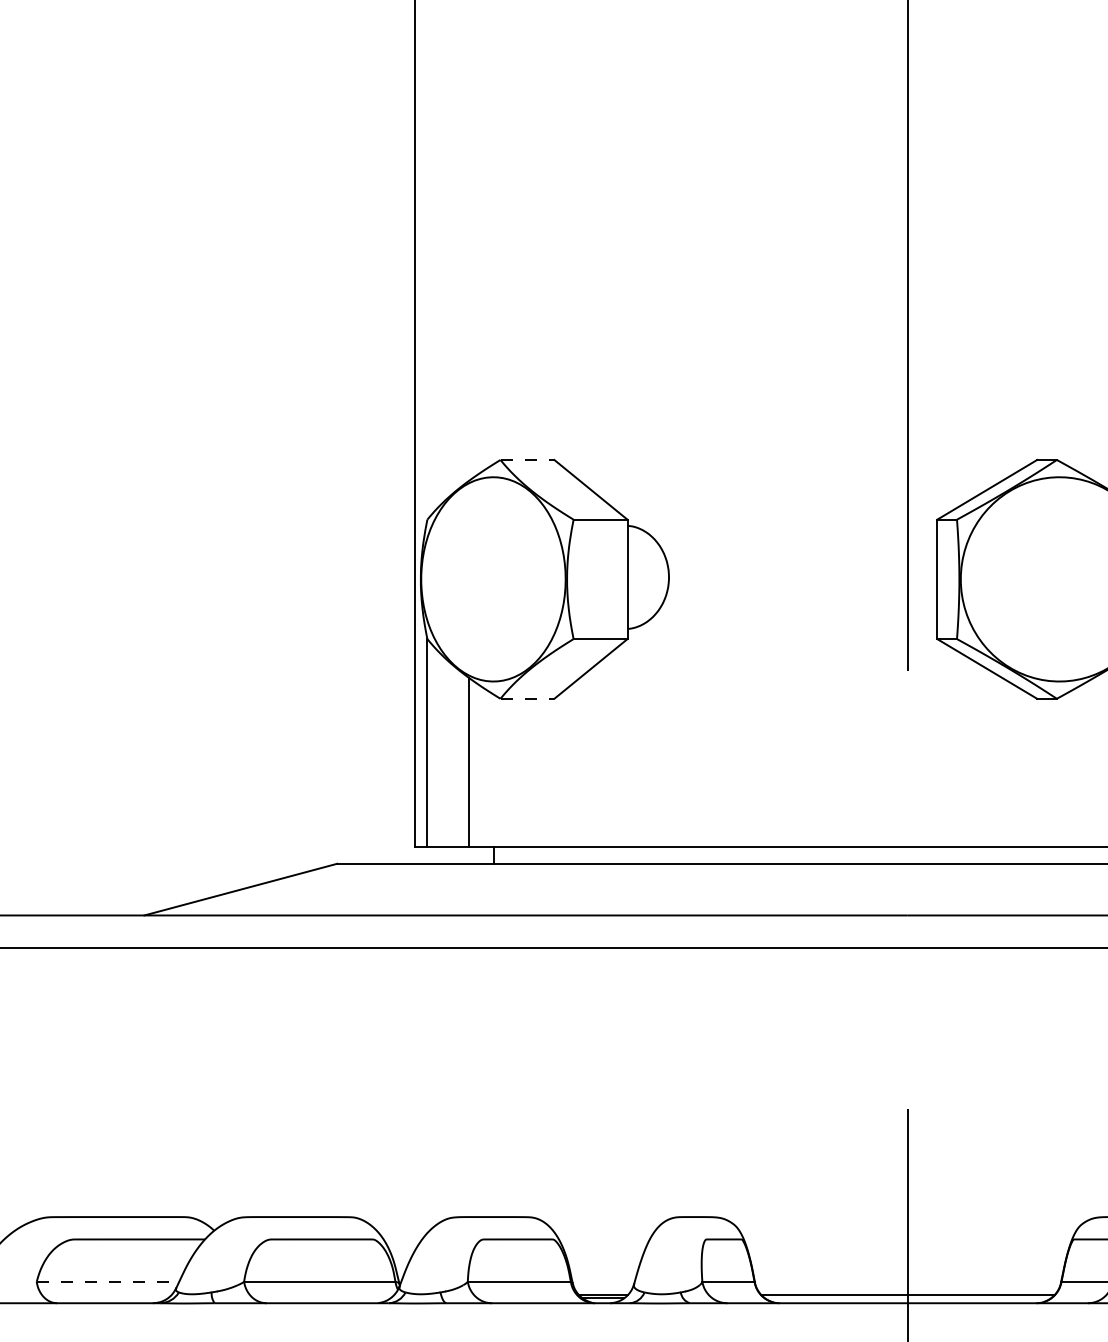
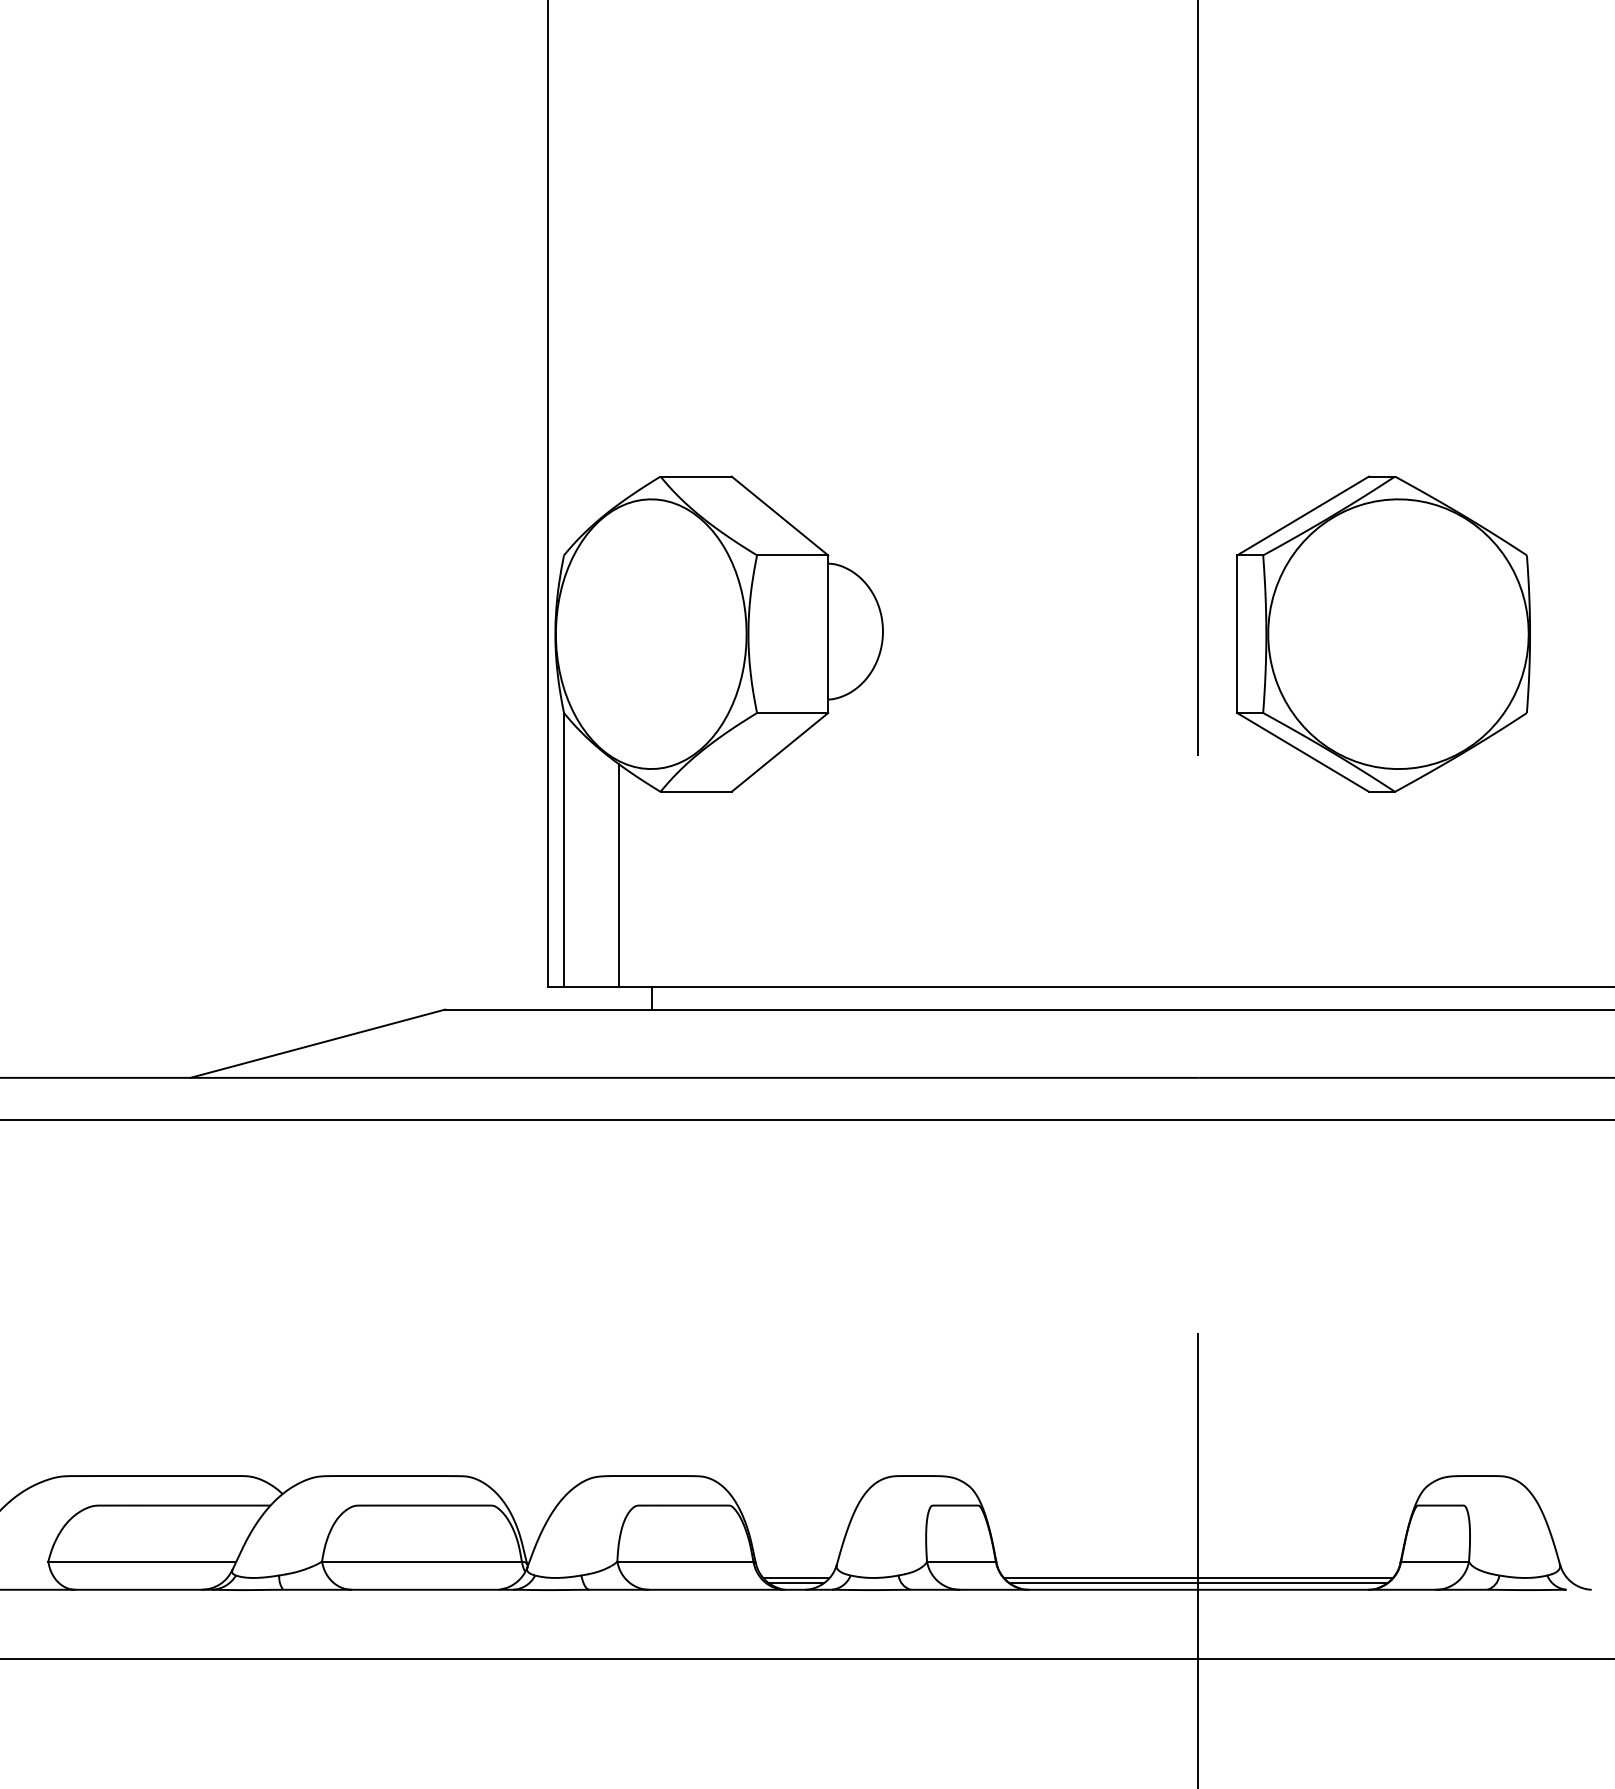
line: (527, 459) -> (696, 476), dashed -> solid
line: (527, 698) -> (696, 791), dashed -> solid
line: (108, 1281) -> (142, 1561), dashed -> solid
line: (907, 1298) -> (1198, 1583), added

